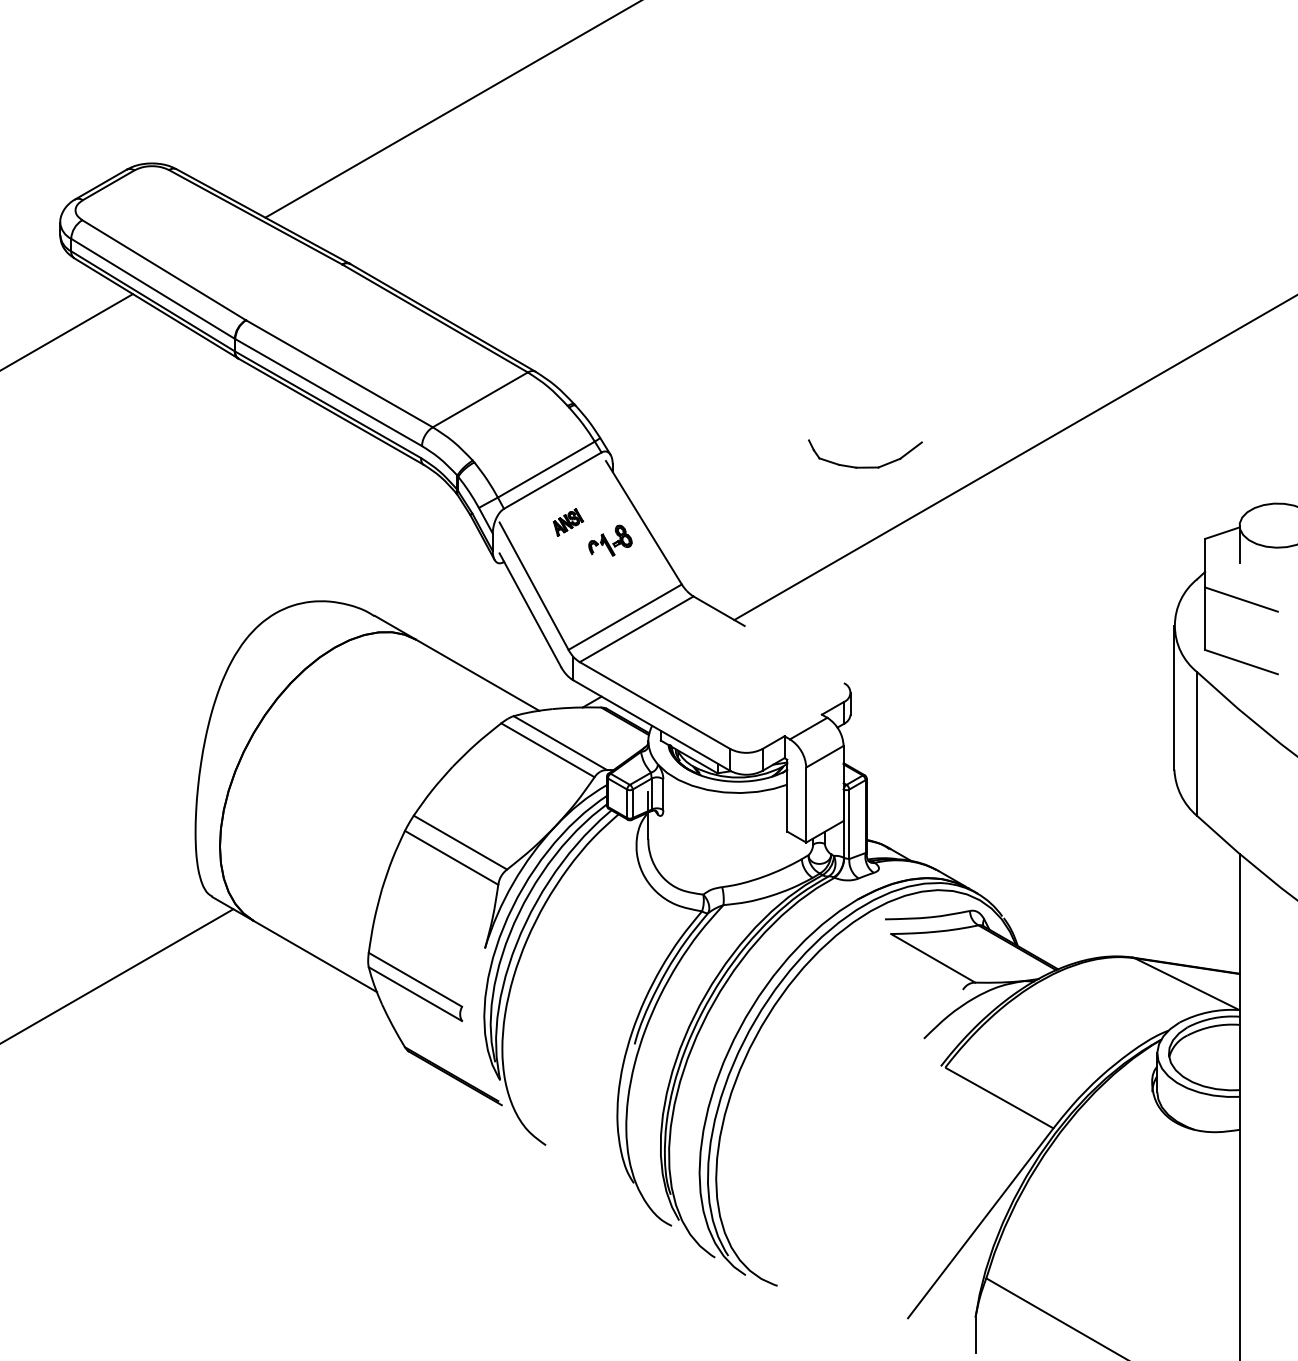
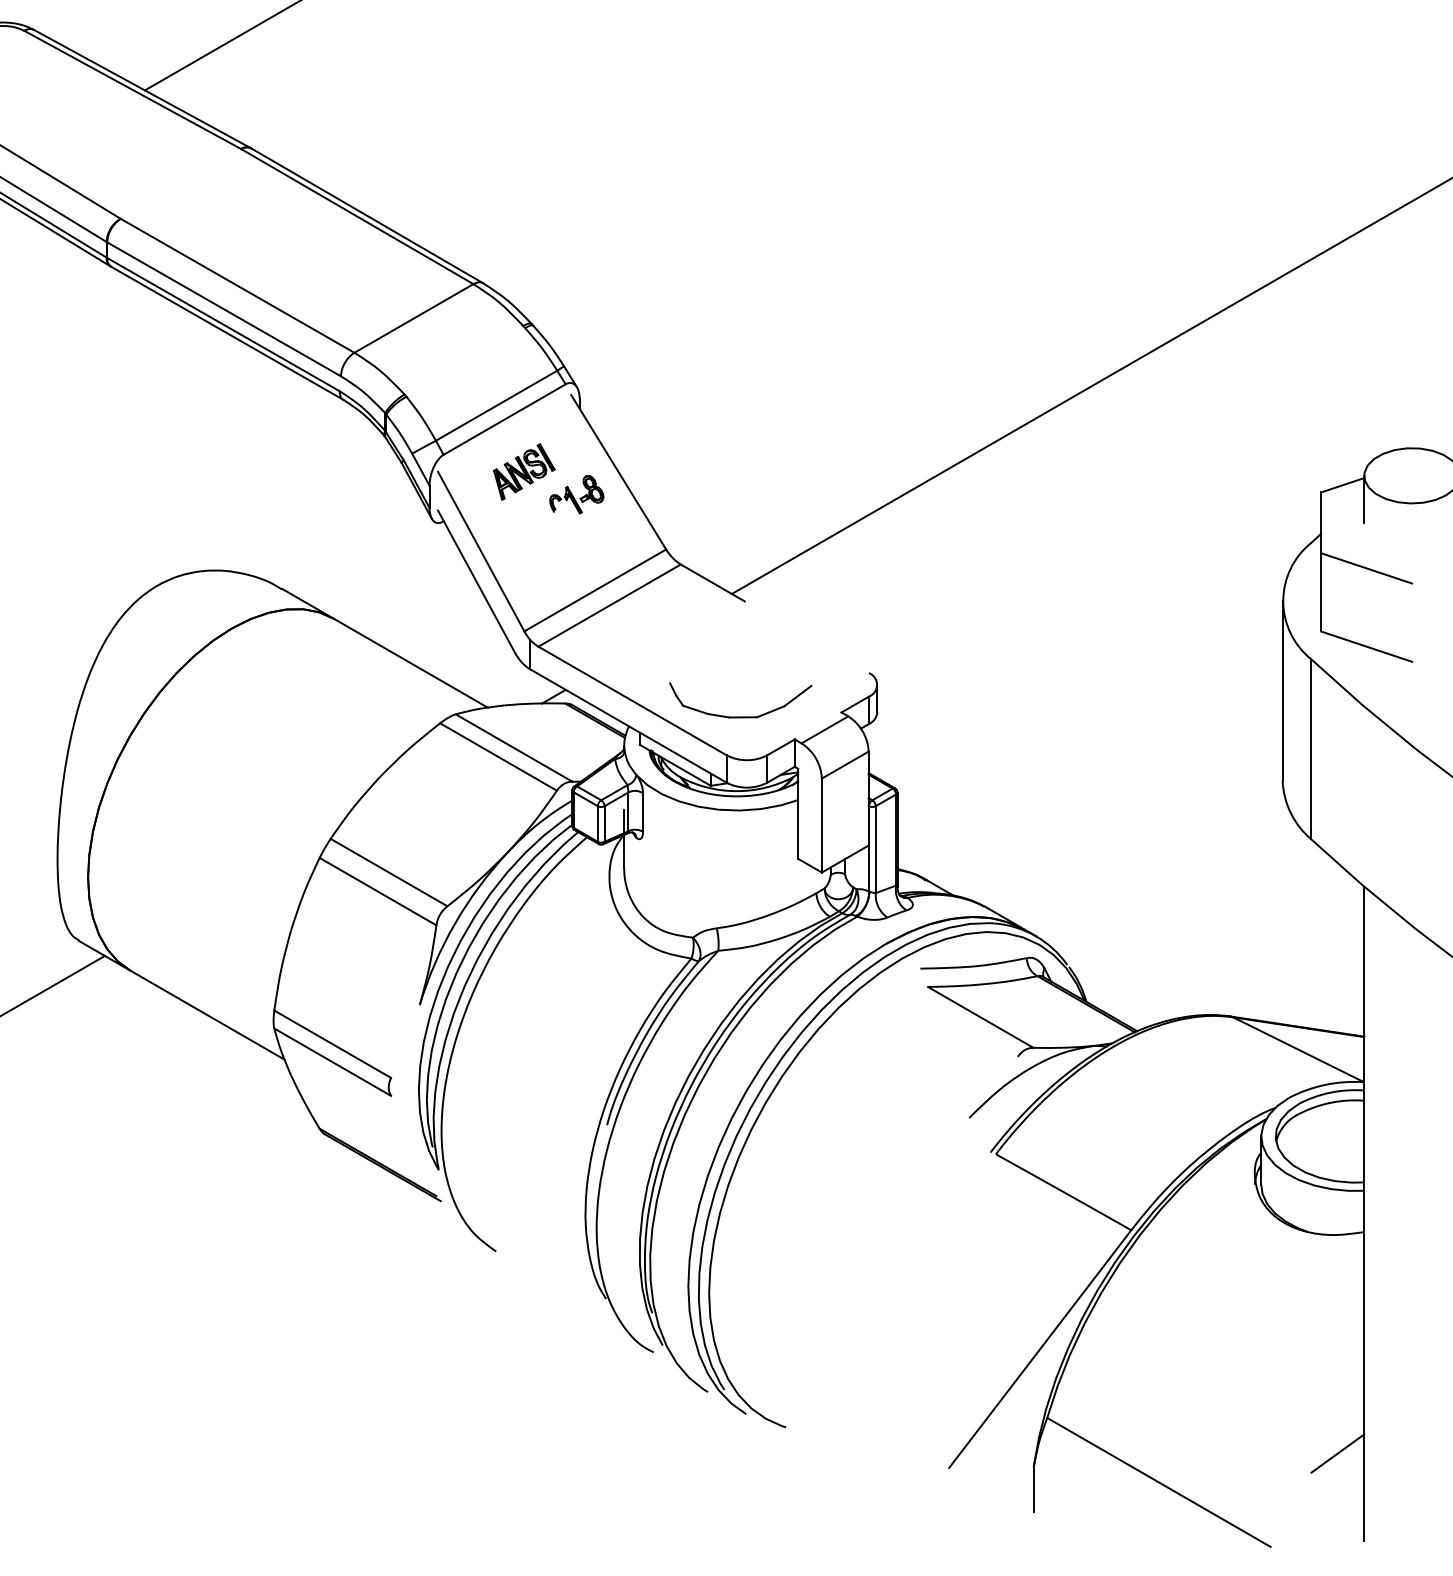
part: (865, 466) -> (740, 715), moved
part: (568, 522) -> (524, 471), size x1.67
line: (1218, 1306) -> (1337, 1453), added

